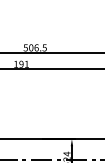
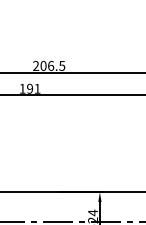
text: (26, 47) -> (36, 65), 506.5 -> 206.5

